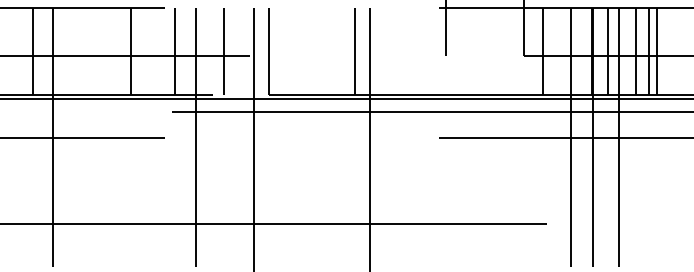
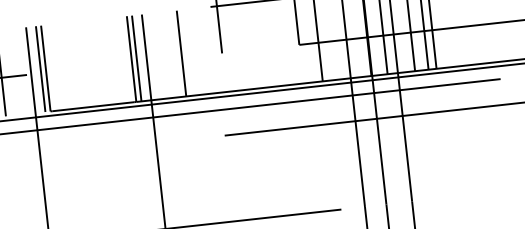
line: (263, 51) -> (40, 69), added
line: (360, 51) -> (136, 58), added
line: (405, 51) -> (181, 53), added

